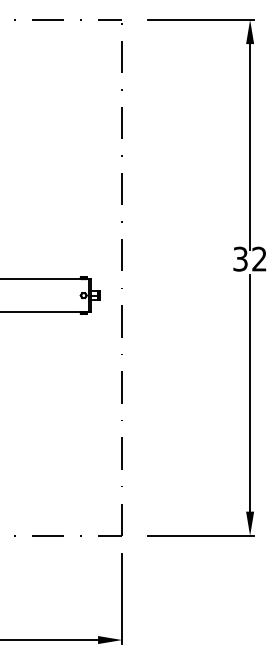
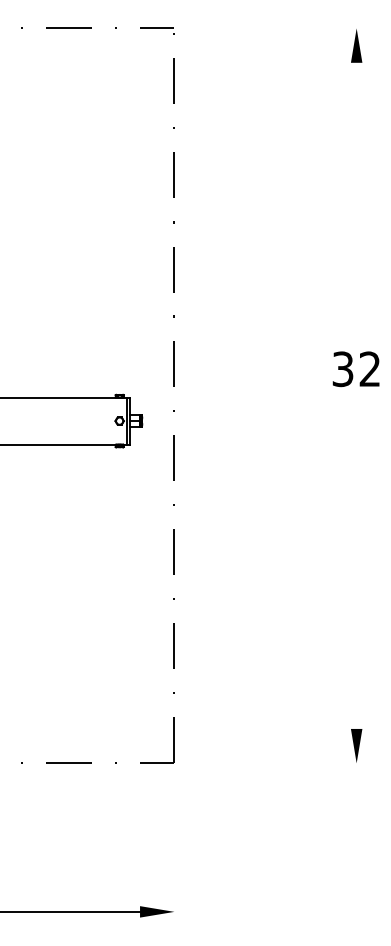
line: (200, 20) -> (286, 28), removed
line: (250, 147) -> (356, 209), removed
line: (250, 392) -> (356, 559), removed
line: (200, 535) -> (286, 763), removed
line: (122, 599) -> (174, 853), removed

